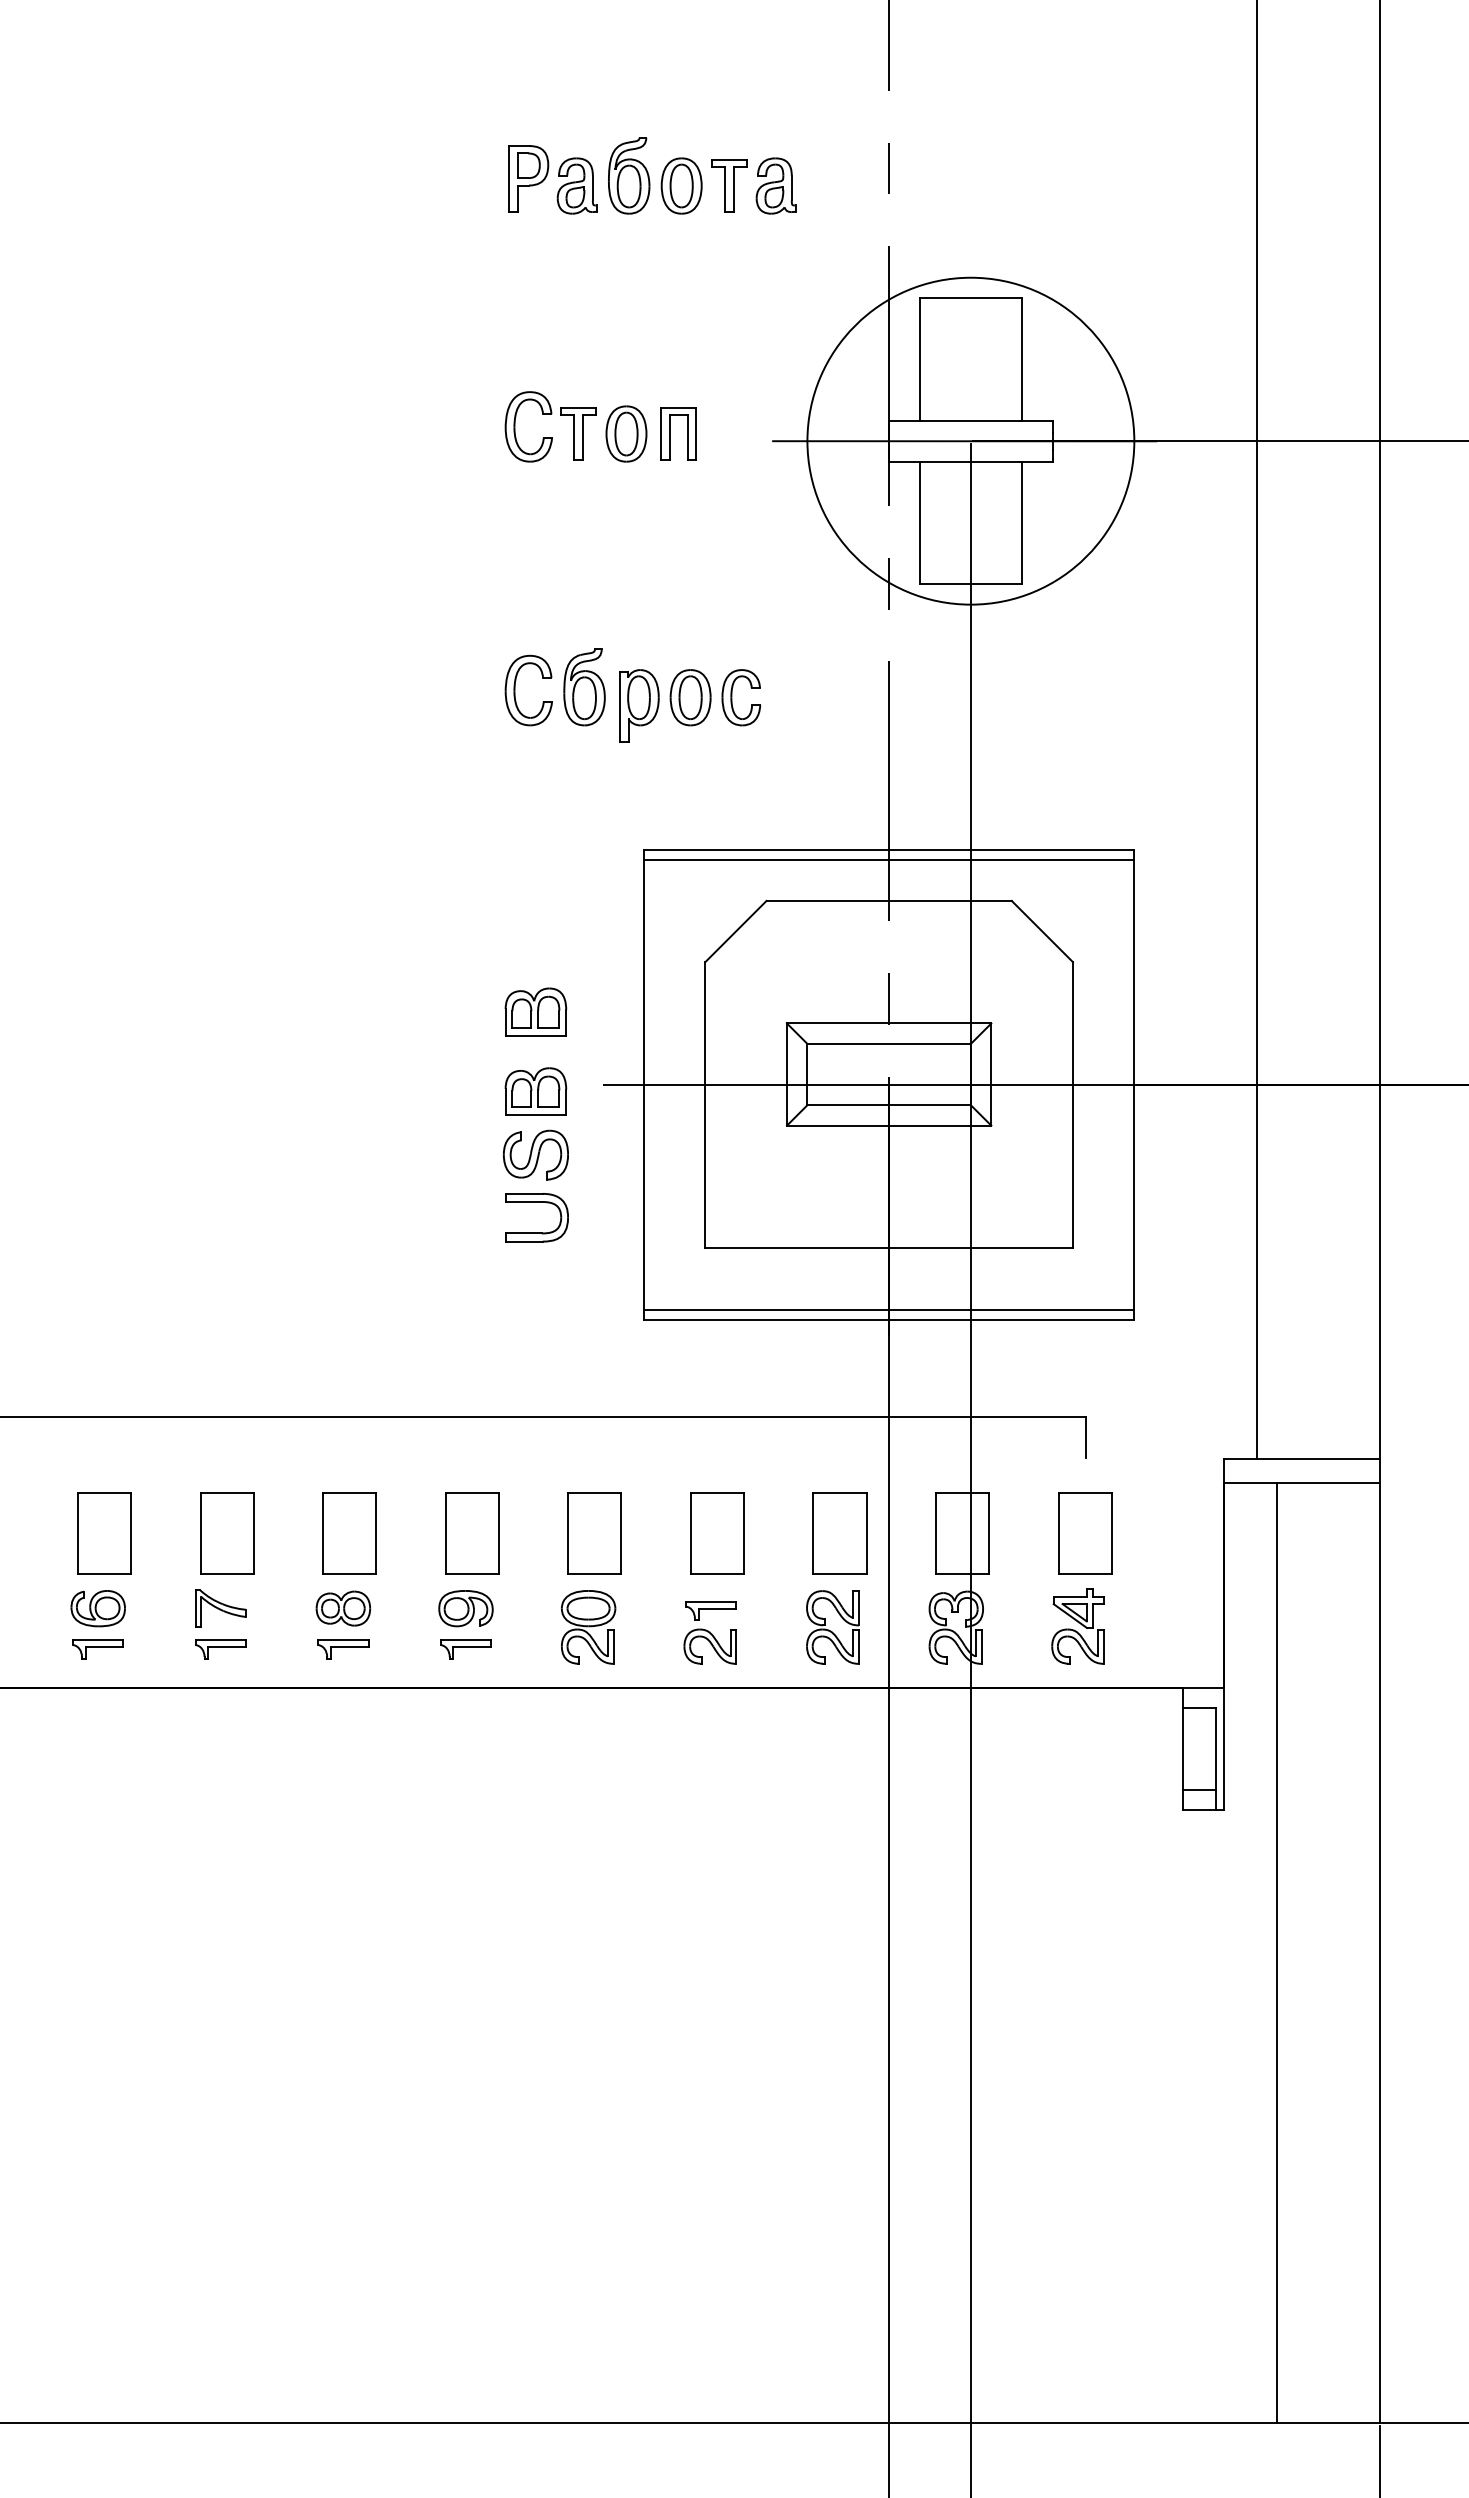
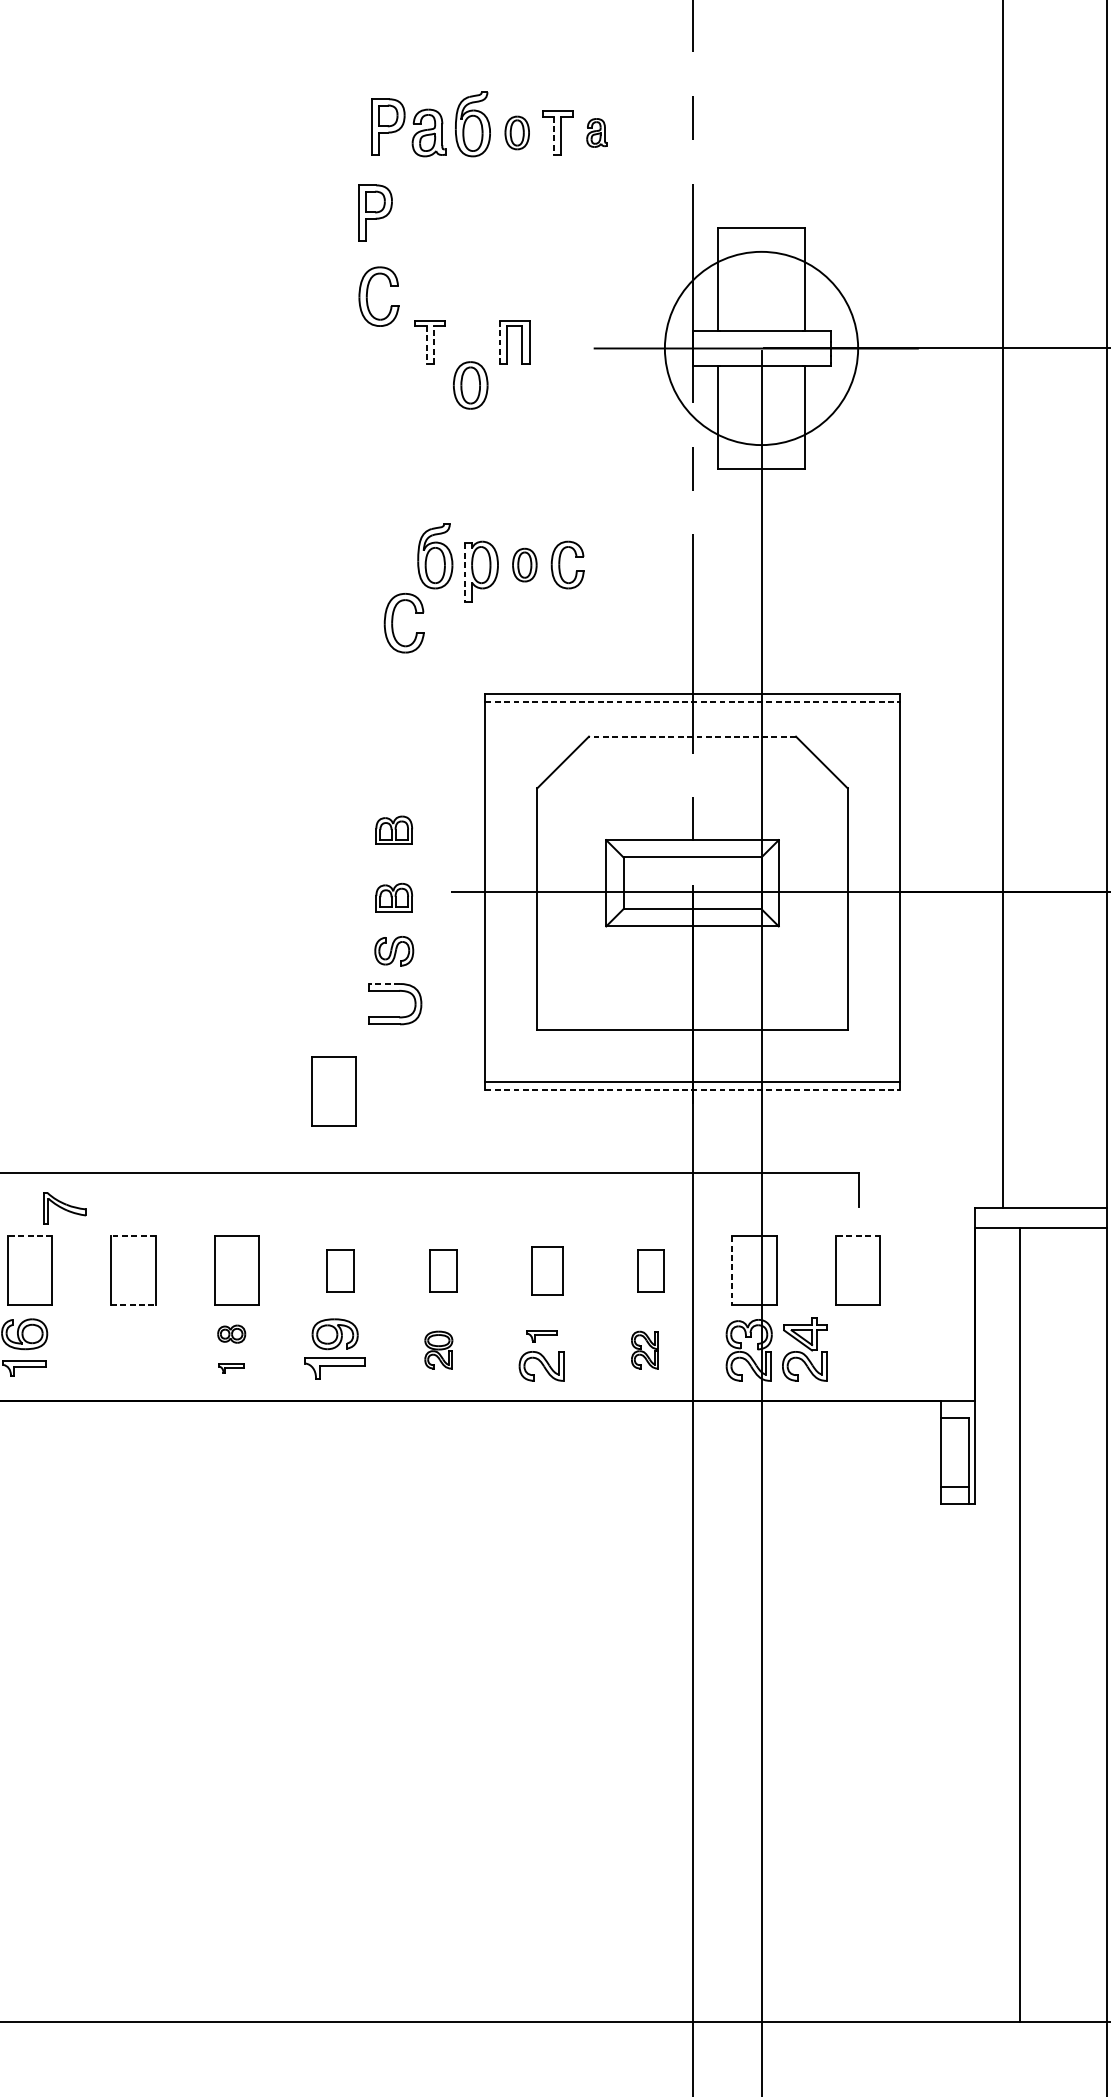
part: (681, 185) -> (517, 132), size x0.7
part: (775, 185) -> (596, 132), size x0.6
line: (725, 189) -> (554, 135), solid -> dashed
part: (513, 280) -> (375, 212), added
part: (515, 426) -> (367, 296), moved
part: (626, 433) -> (470, 385), moved
line: (661, 434) -> (500, 342), solid -> dashed
line: (582, 436) -> (433, 344), solid -> dashed
line: (574, 437) -> (426, 345), solid -> dashed
circle: (970, 440) -> (761, 347), size x0.7
part: (515, 690) -> (393, 623), moved
part: (690, 697) -> (524, 564), size x0.7
line: (620, 707) -> (465, 573), solid -> dashed
line: (889, 860) -> (692, 702), solid -> dashed
line: (889, 900) -> (692, 736), solid -> dashed
part: (535, 1011) -> (393, 830), size x0.7
part: (535, 1091) -> (393, 897), size x0.7
part: (535, 1154) -> (393, 950), size x0.7
line: (524, 1193) -> (384, 983), solid -> dashed
line: (889, 1319) -> (692, 1090), solid -> dashed
part: (464, 1321) -> (333, 1091), added
line: (104, 1492) -> (29, 1236), solid -> dashed
line: (227, 1492) -> (133, 1236), solid -> dashed
line: (1085, 1492) -> (858, 1236), solid -> dashed
part: (472, 1533) -> (340, 1270), size x0.6
part: (594, 1533) -> (443, 1270), size x0.6
part: (717, 1533) -> (547, 1270), size x0.7
part: (839, 1533) -> (650, 1270), size x0.6
line: (936, 1533) -> (732, 1270), solid -> dashed
line: (227, 1574) -> (133, 1305), solid -> dashed
part: (220, 1608) -> (64, 1208), moved
part: (343, 1608) -> (231, 1334), size x0.6
part: (710, 1610) -> (541, 1335), size x0.7
part: (1077, 1626) -> (804, 1349), moved
part: (588, 1627) -> (438, 1350), size x0.6
part: (832, 1627) -> (644, 1350), size x0.6
part: (220, 1649) -> (127, 1368), removed
part: (343, 1649) -> (231, 1368), size x0.6
part: (465, 1649) -> (334, 1368), size x1.4

